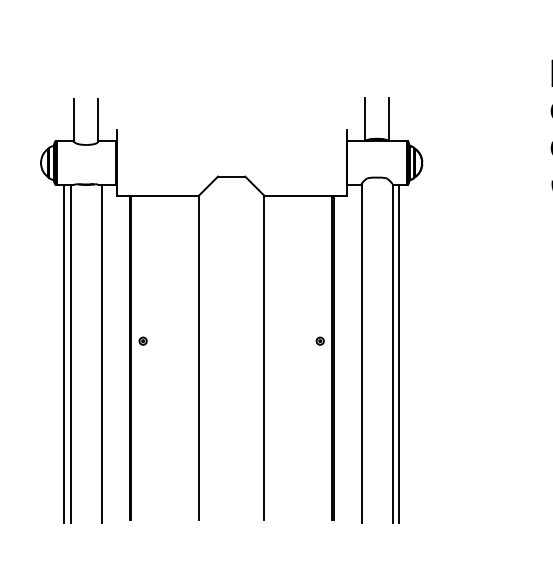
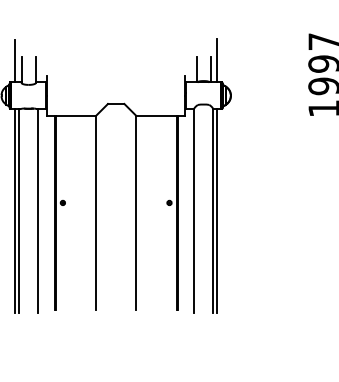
line: (64, 104) -> (15, 60), added
line: (400, 104) -> (217, 60), added

